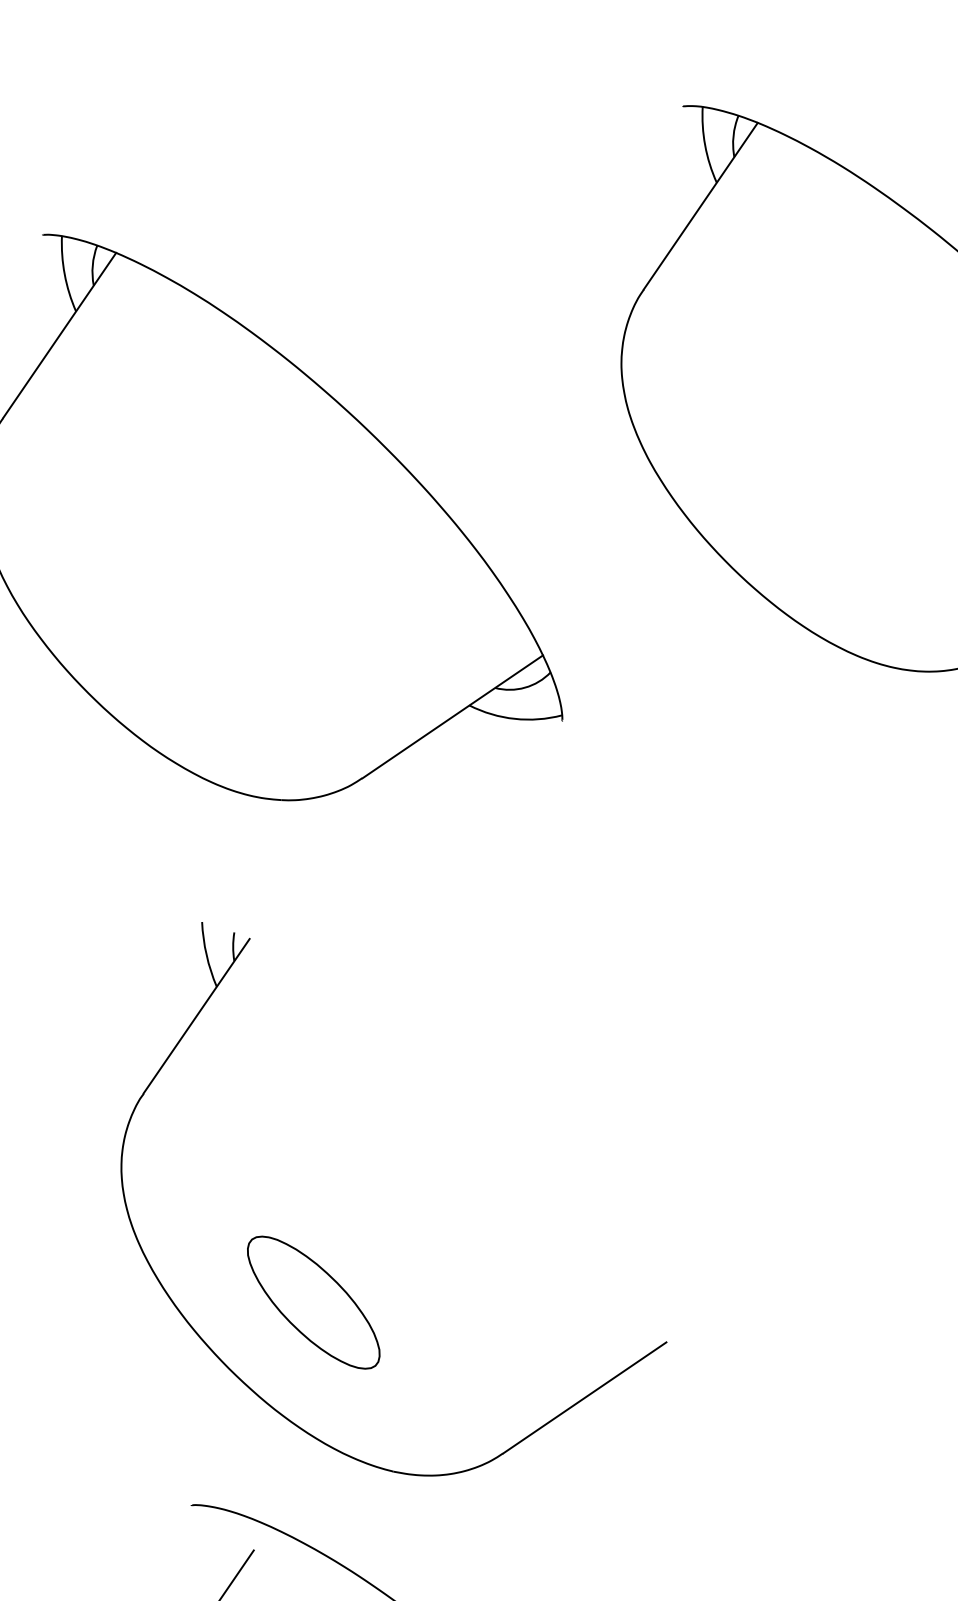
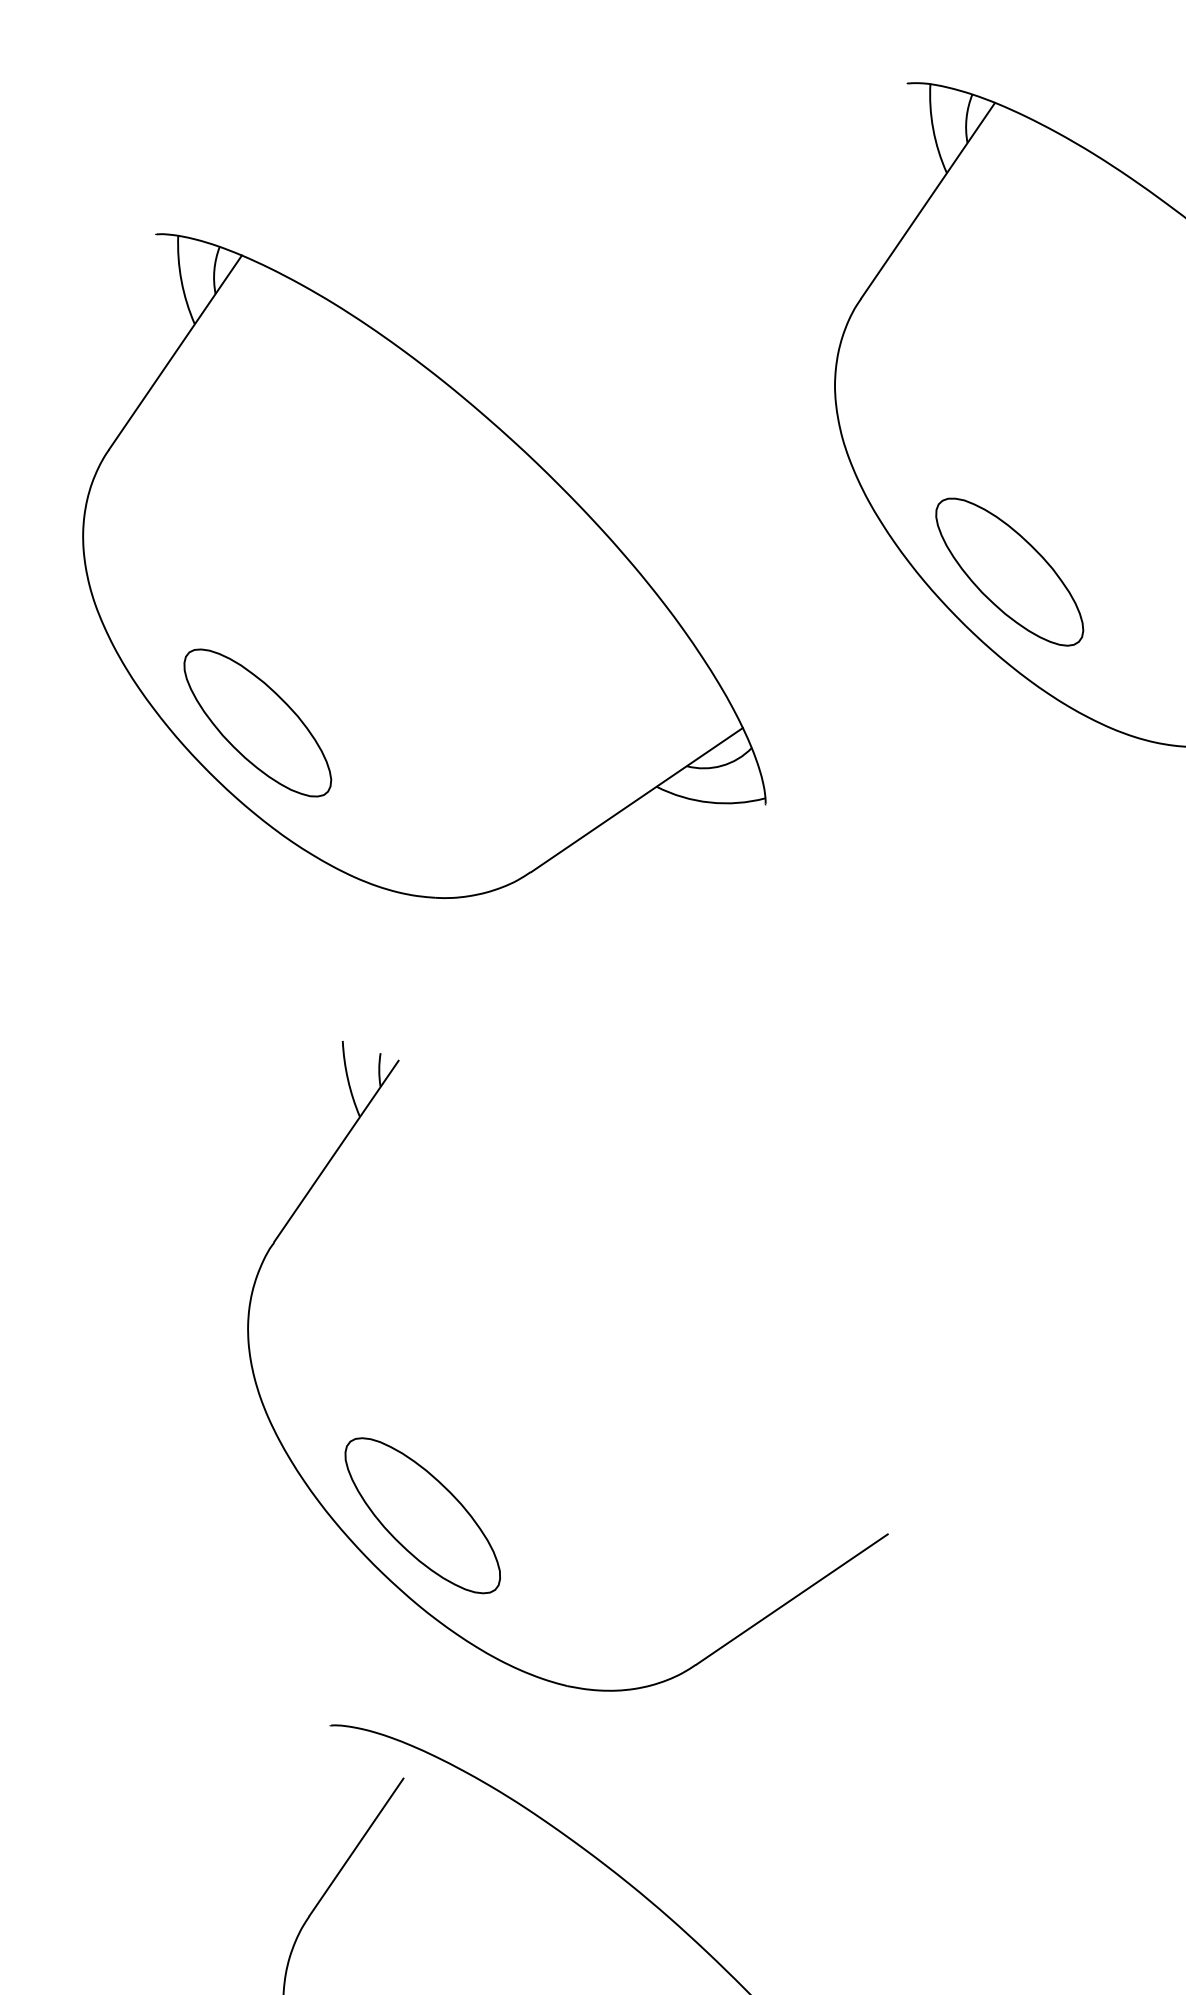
part: (770, 522) -> (1009, 571), added
part: (129, 650) -> (257, 722), added
part: (313, 1302) -> (422, 1515), moved

